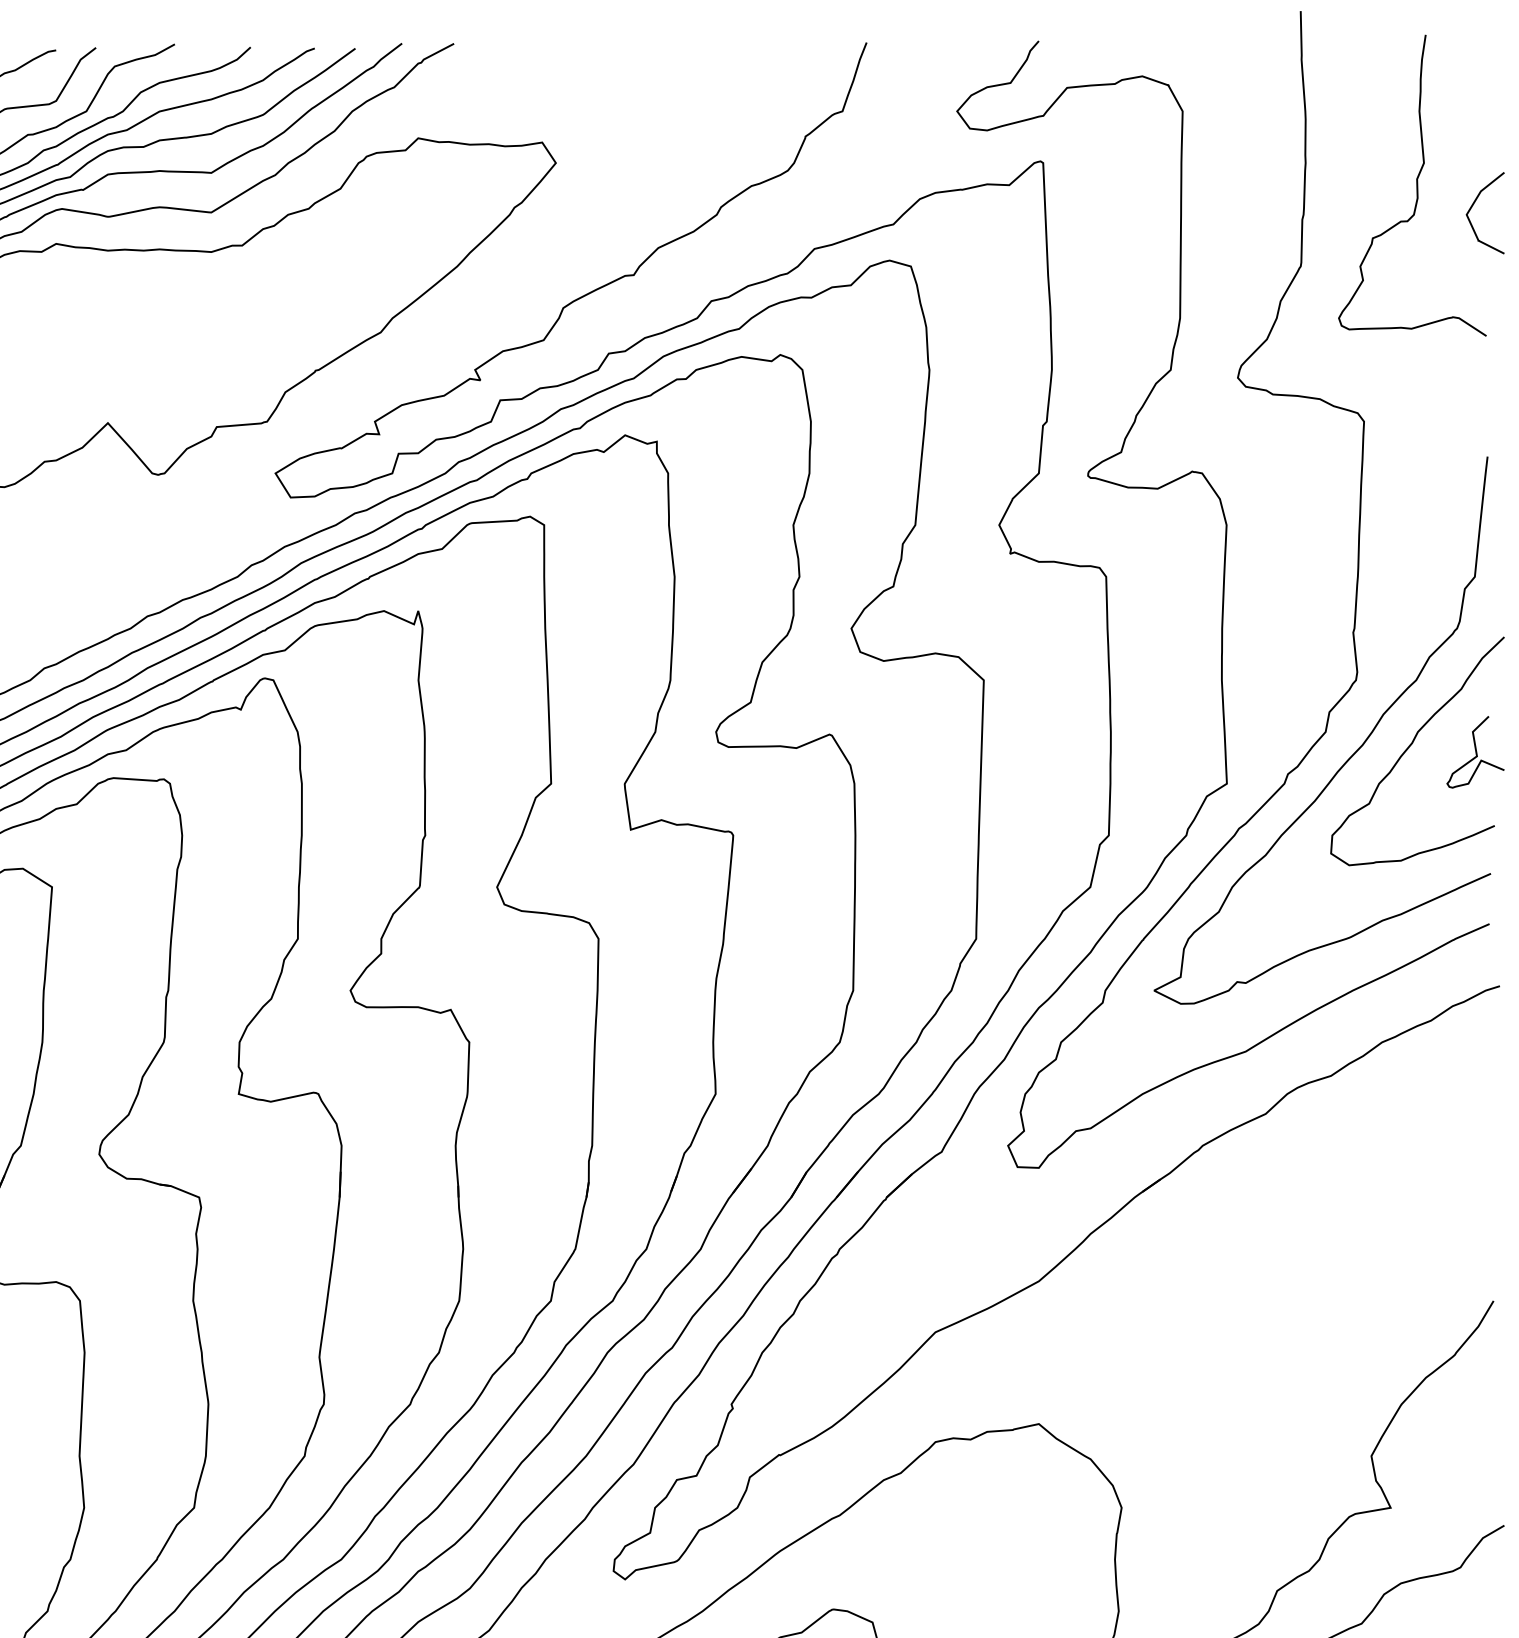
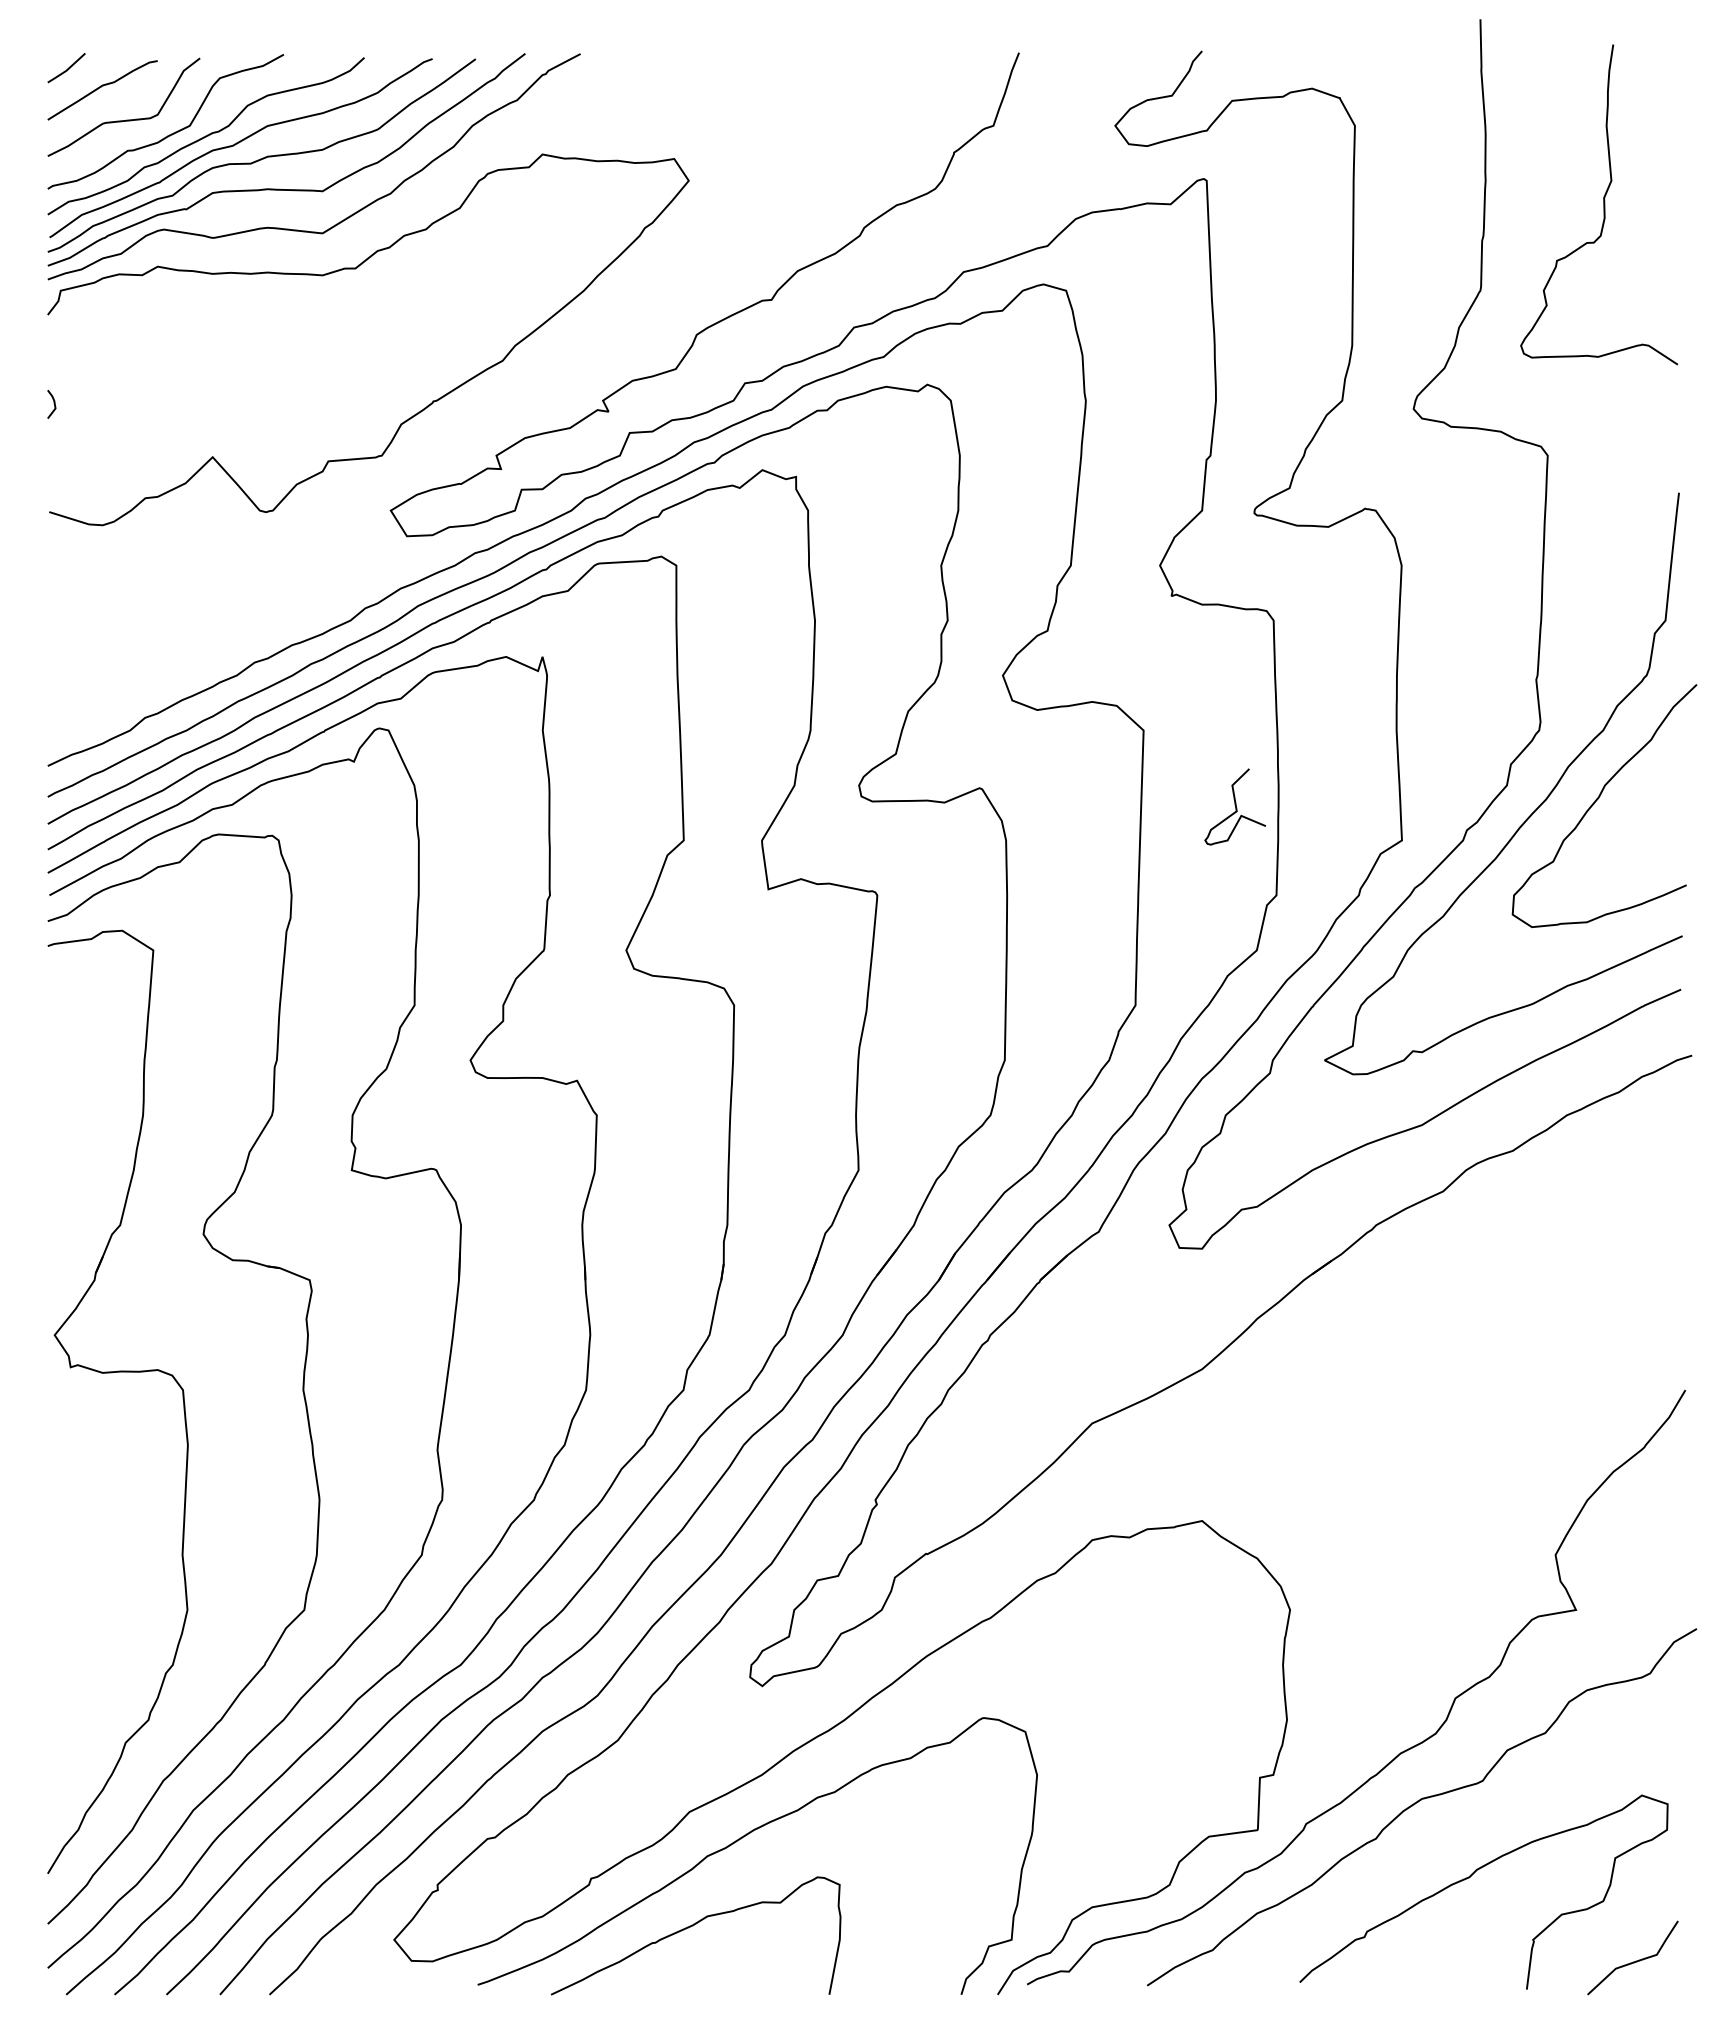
curve: (1473, 205) -> (1664, 225), removed
curve: (1475, 751) -> (1235, 806), moved

